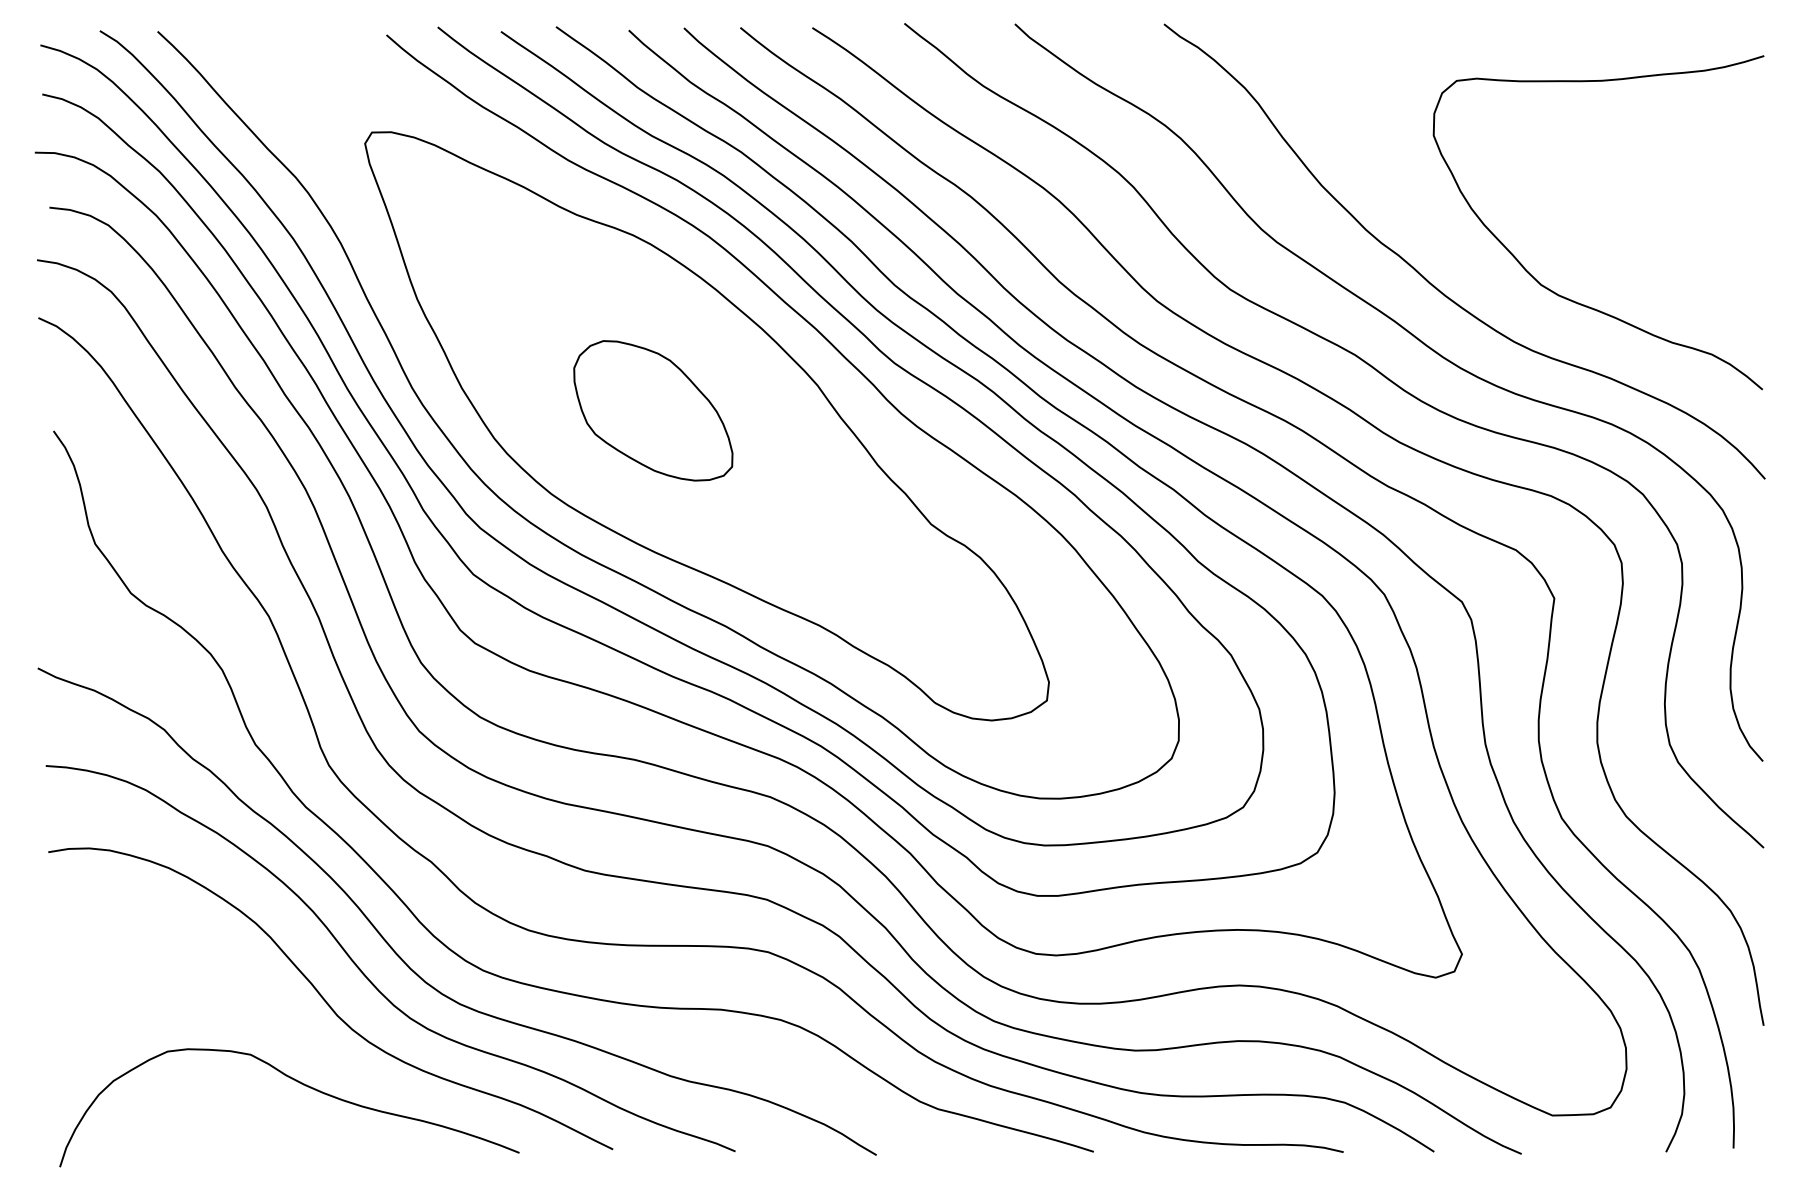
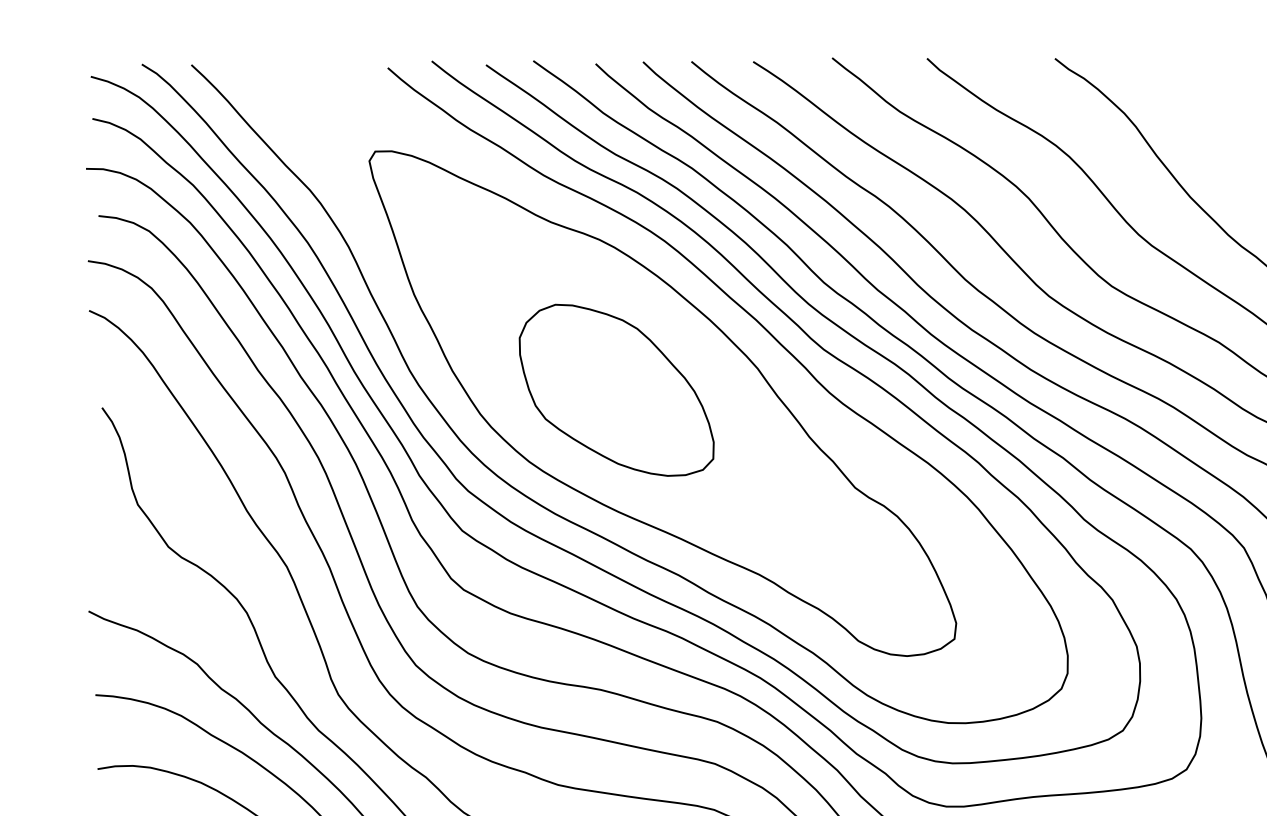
part: (653, 410) -> (616, 390), size x1.43

